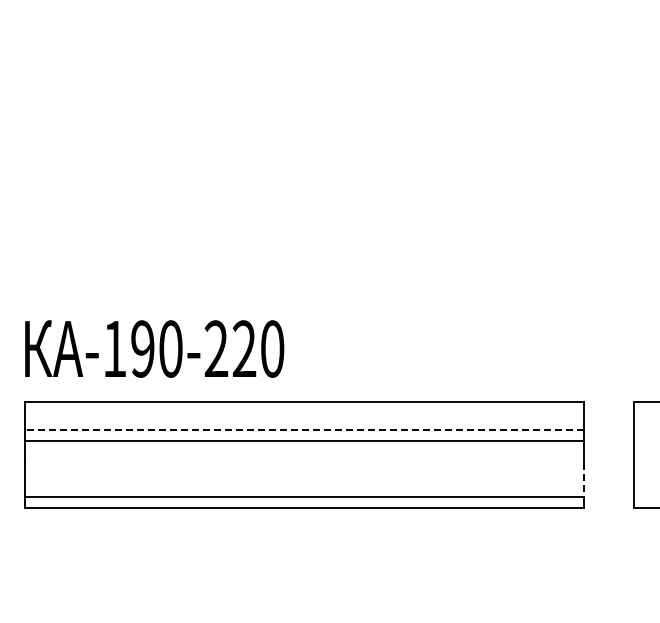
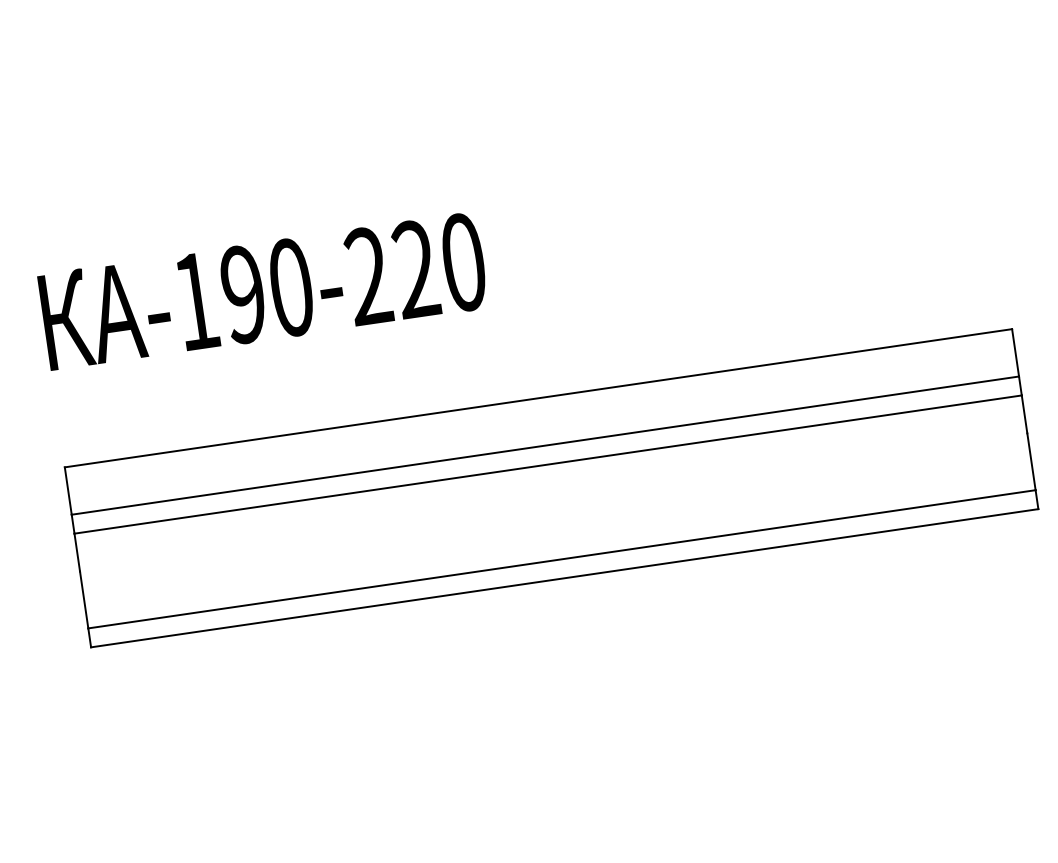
text: (154, 348) -> (263, 290), moved
line: (303, 429) -> (543, 445), dashed -> solid
line: (583, 479) -> (1031, 461), dashed -> solid

